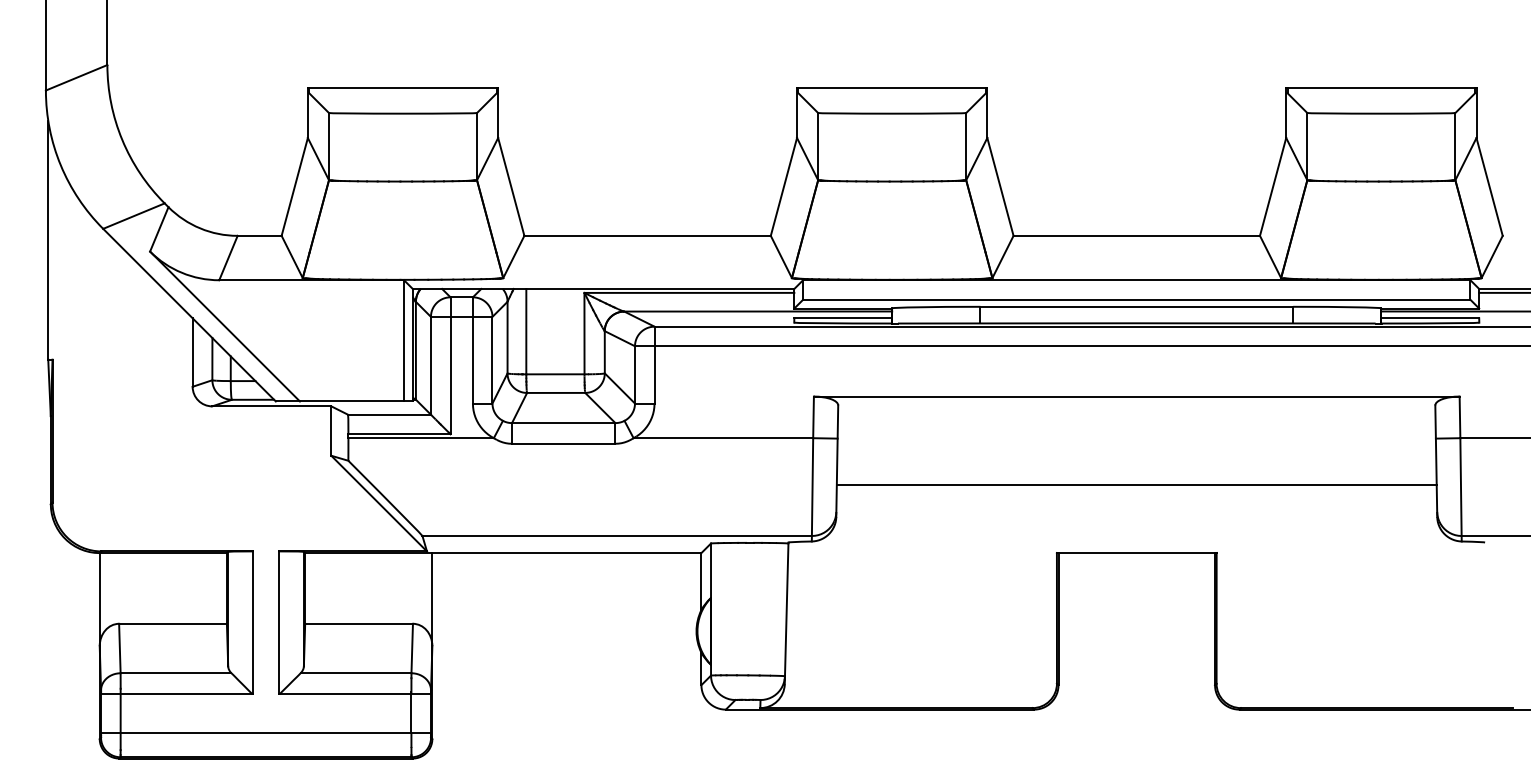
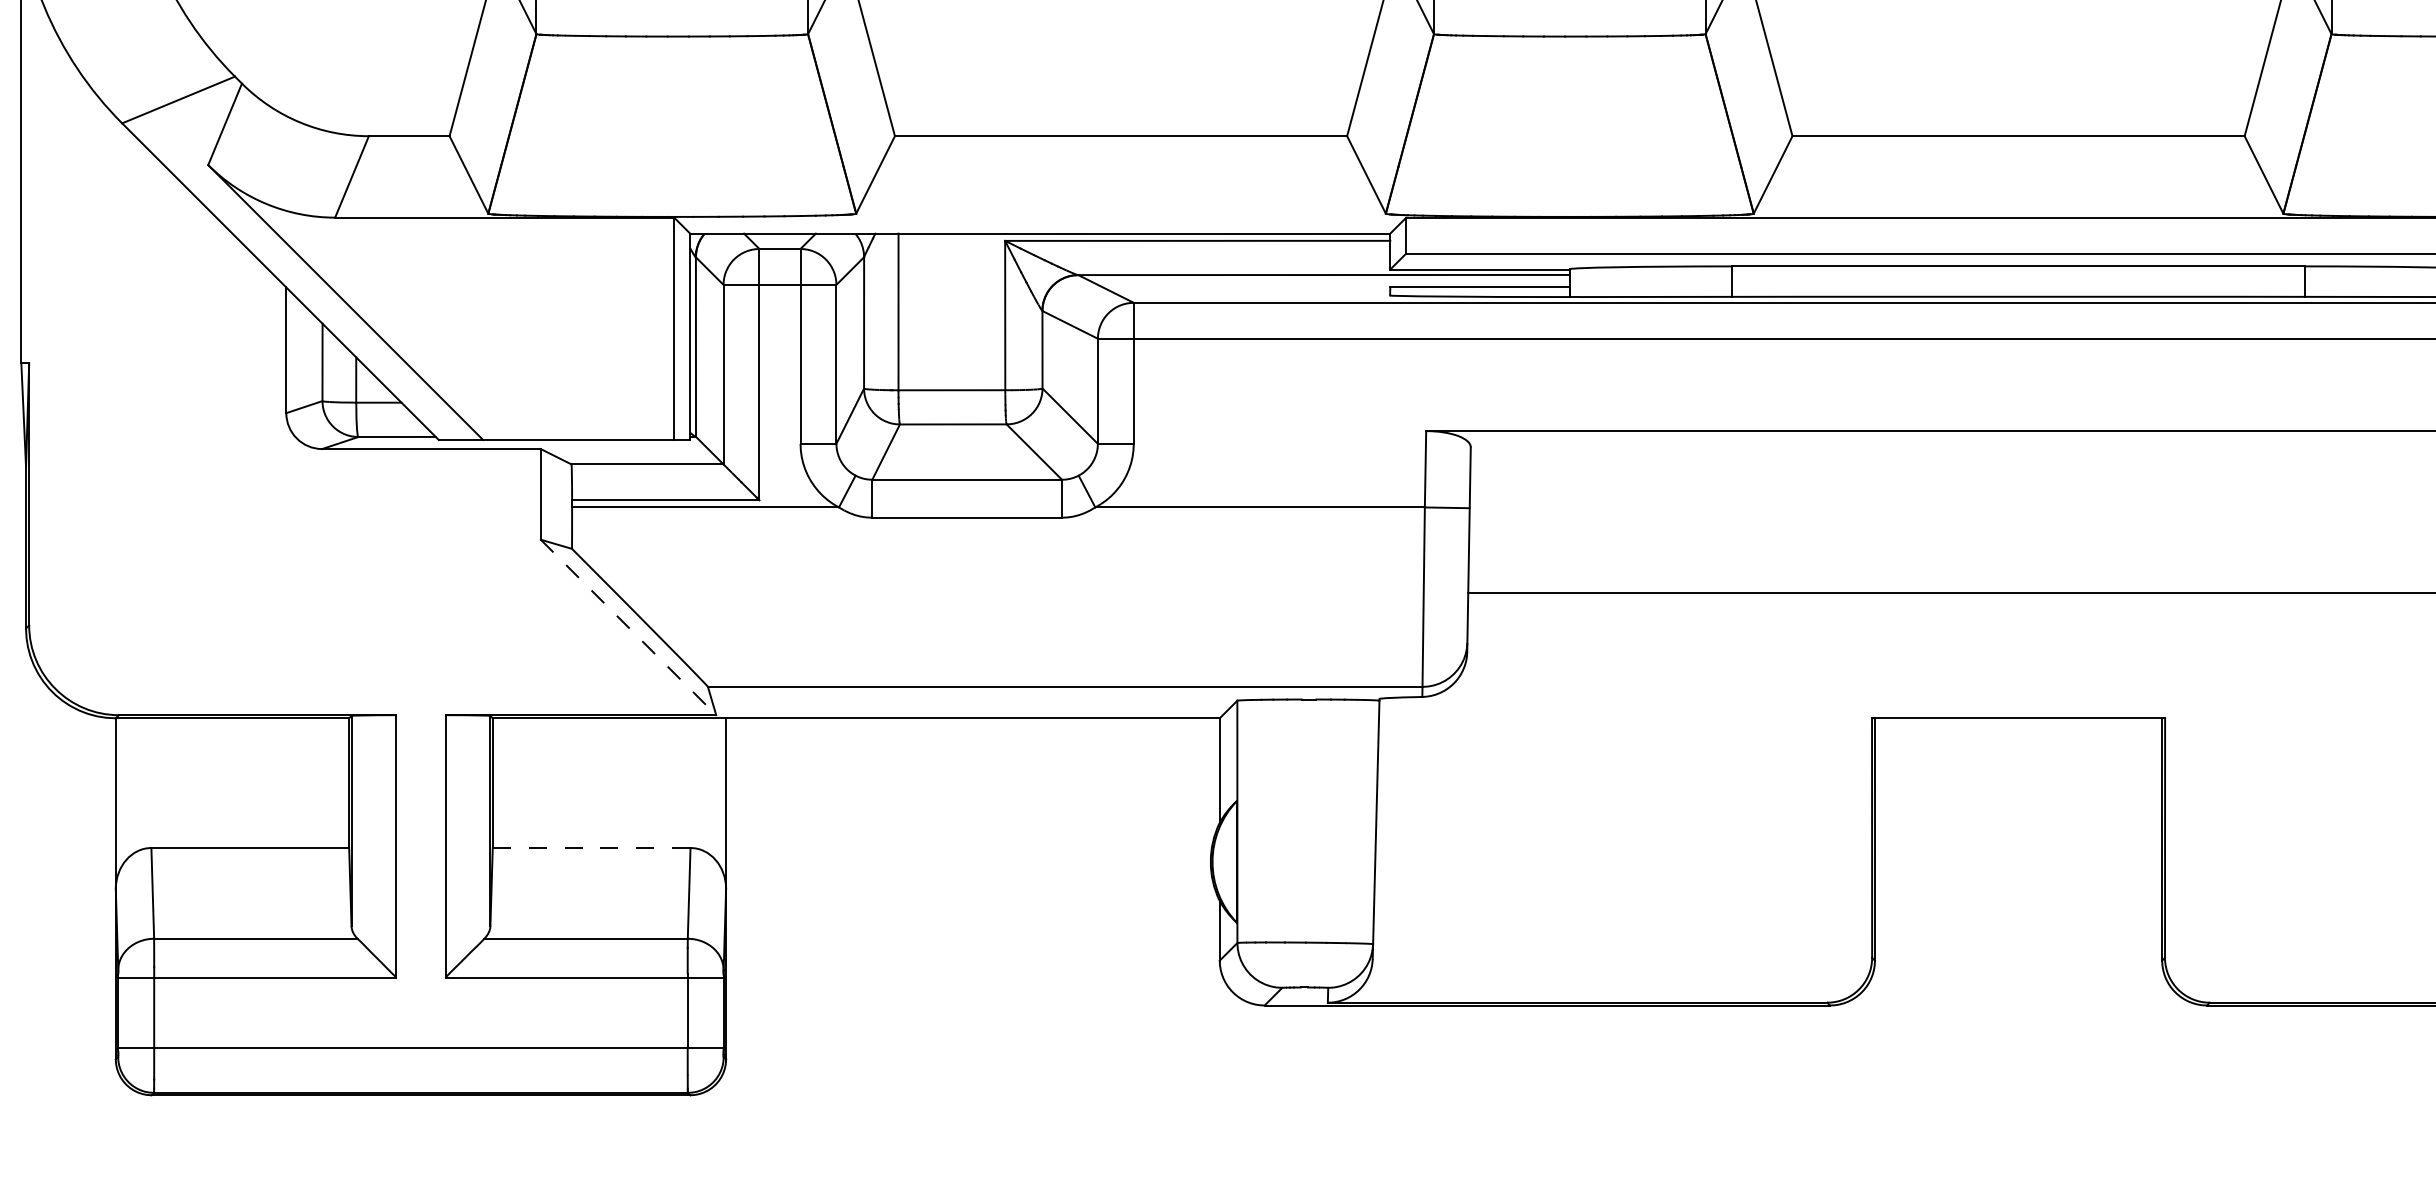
line: (379, 503) -> (629, 627), solid -> dashed
line: (359, 623) -> (592, 847), solid -> dashed

